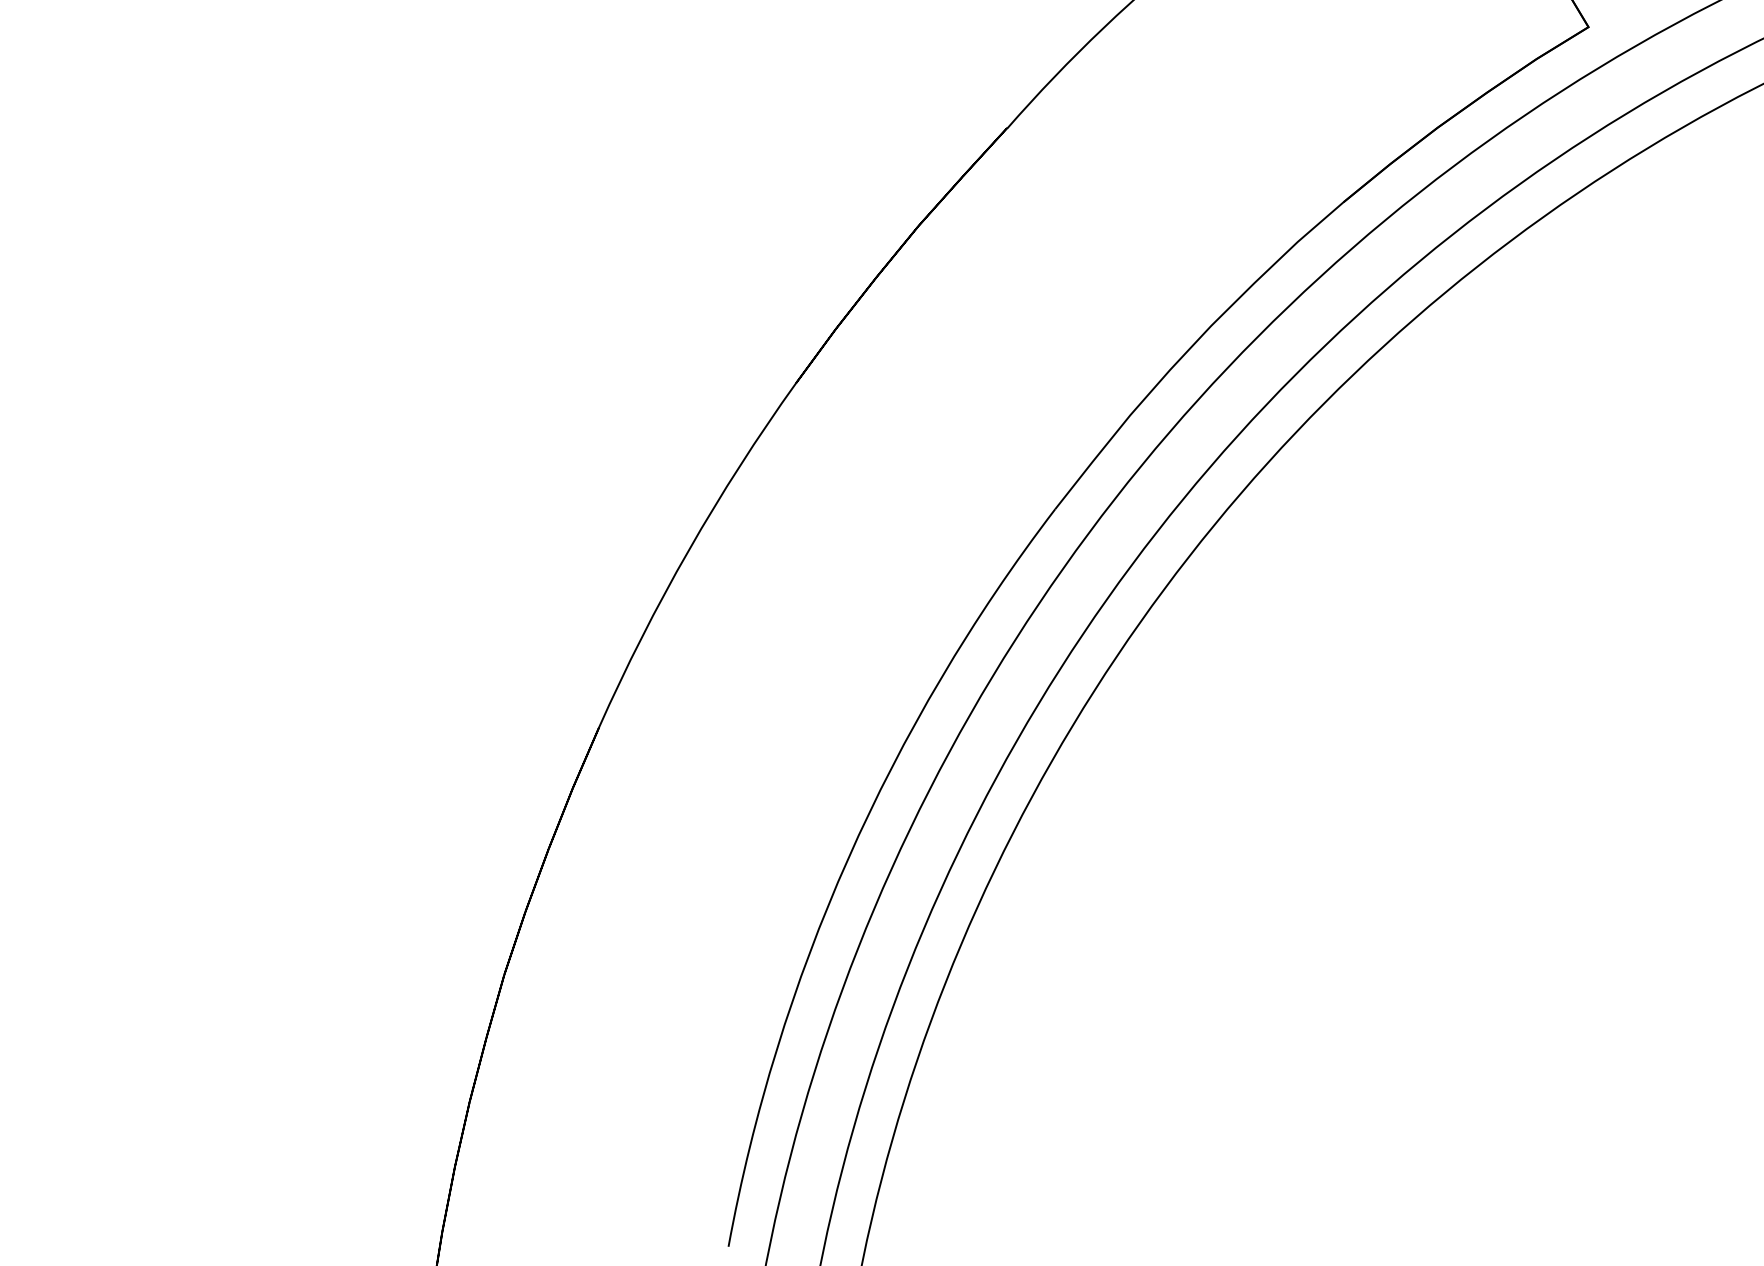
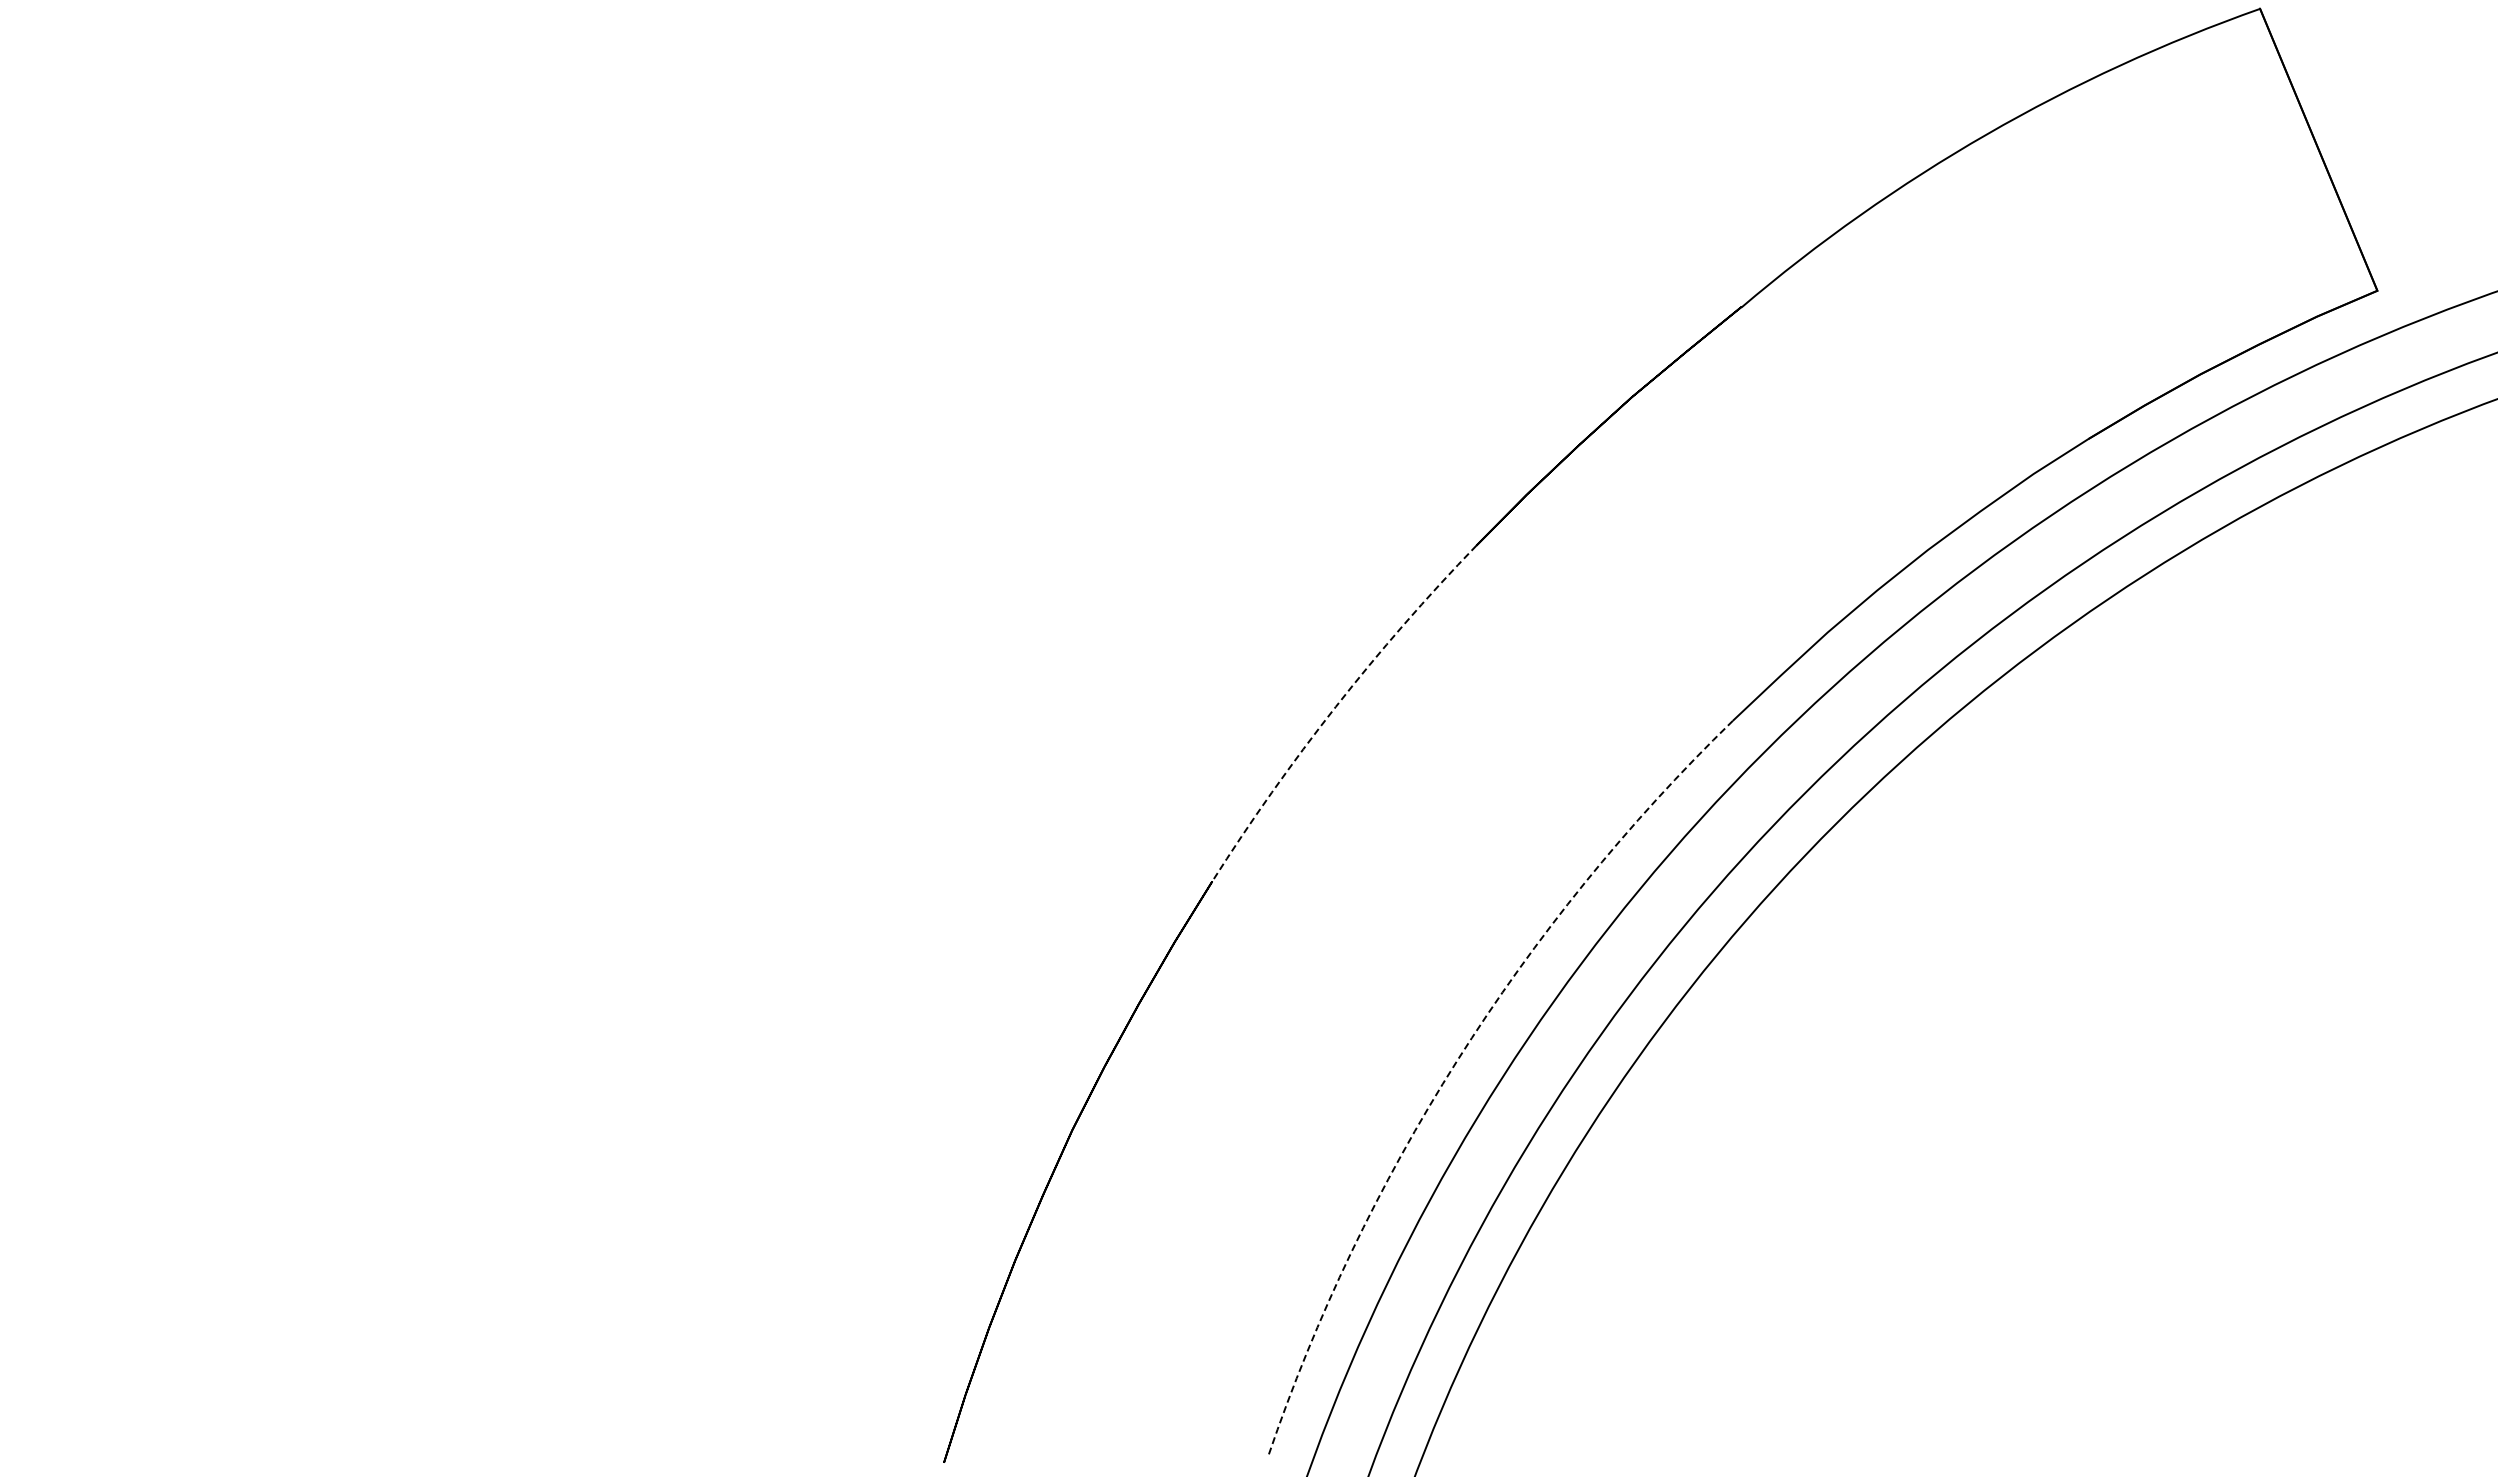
arc: (688, 549) -> (1335, 706), solid -> dashed
arc: (848, 858) -> (1457, 1060), solid -> dashed

